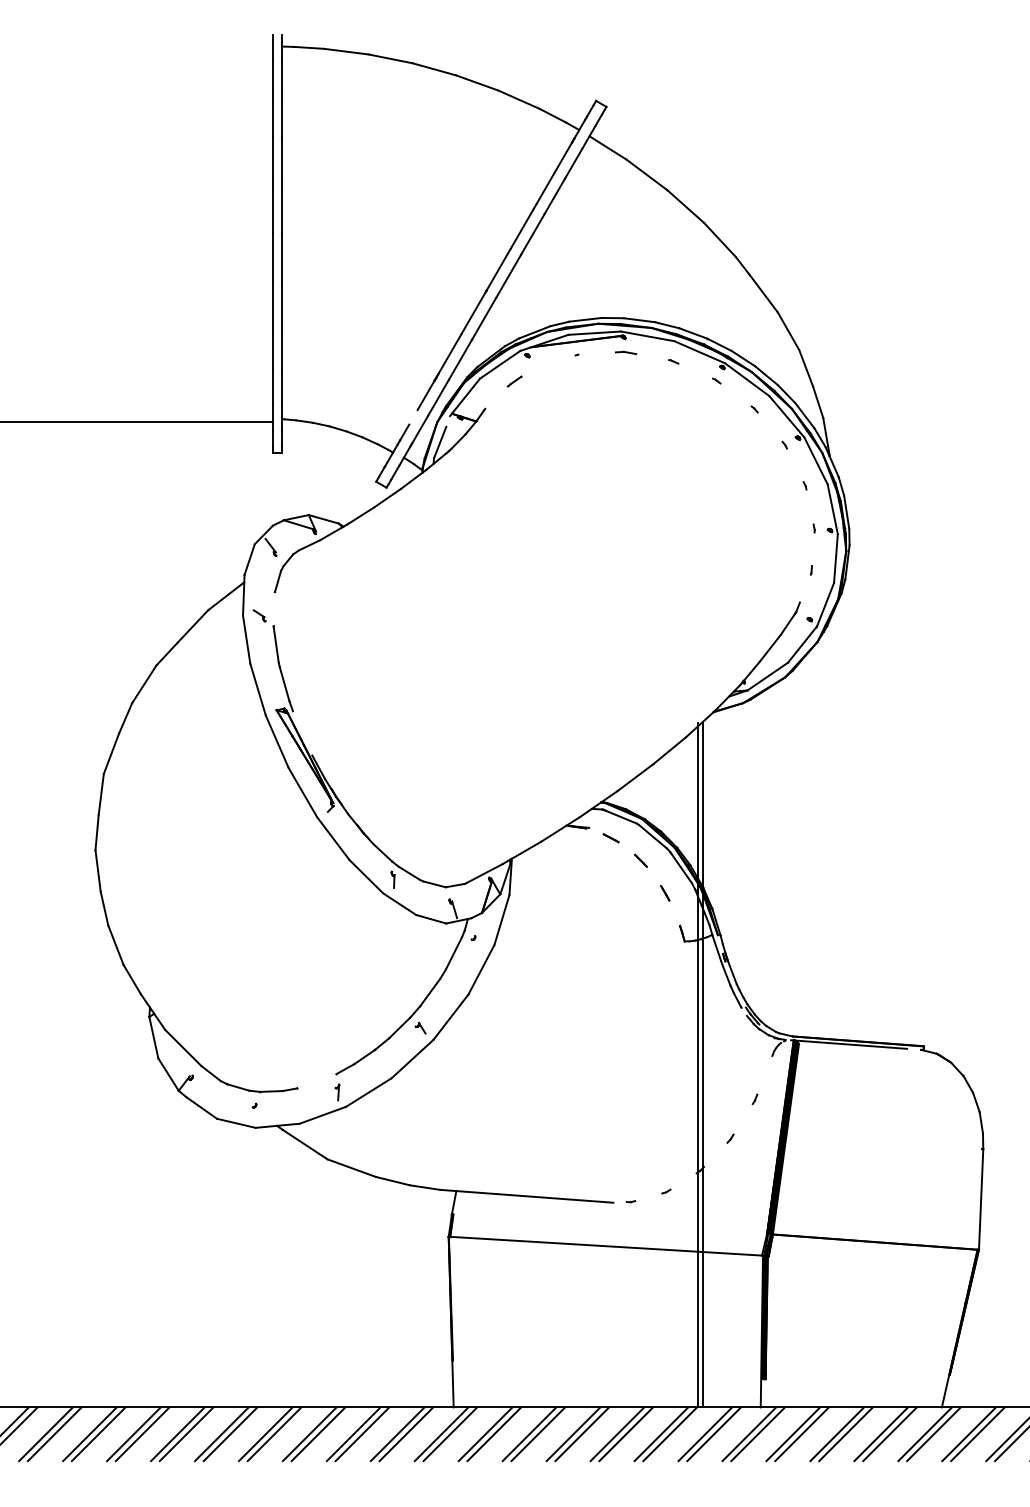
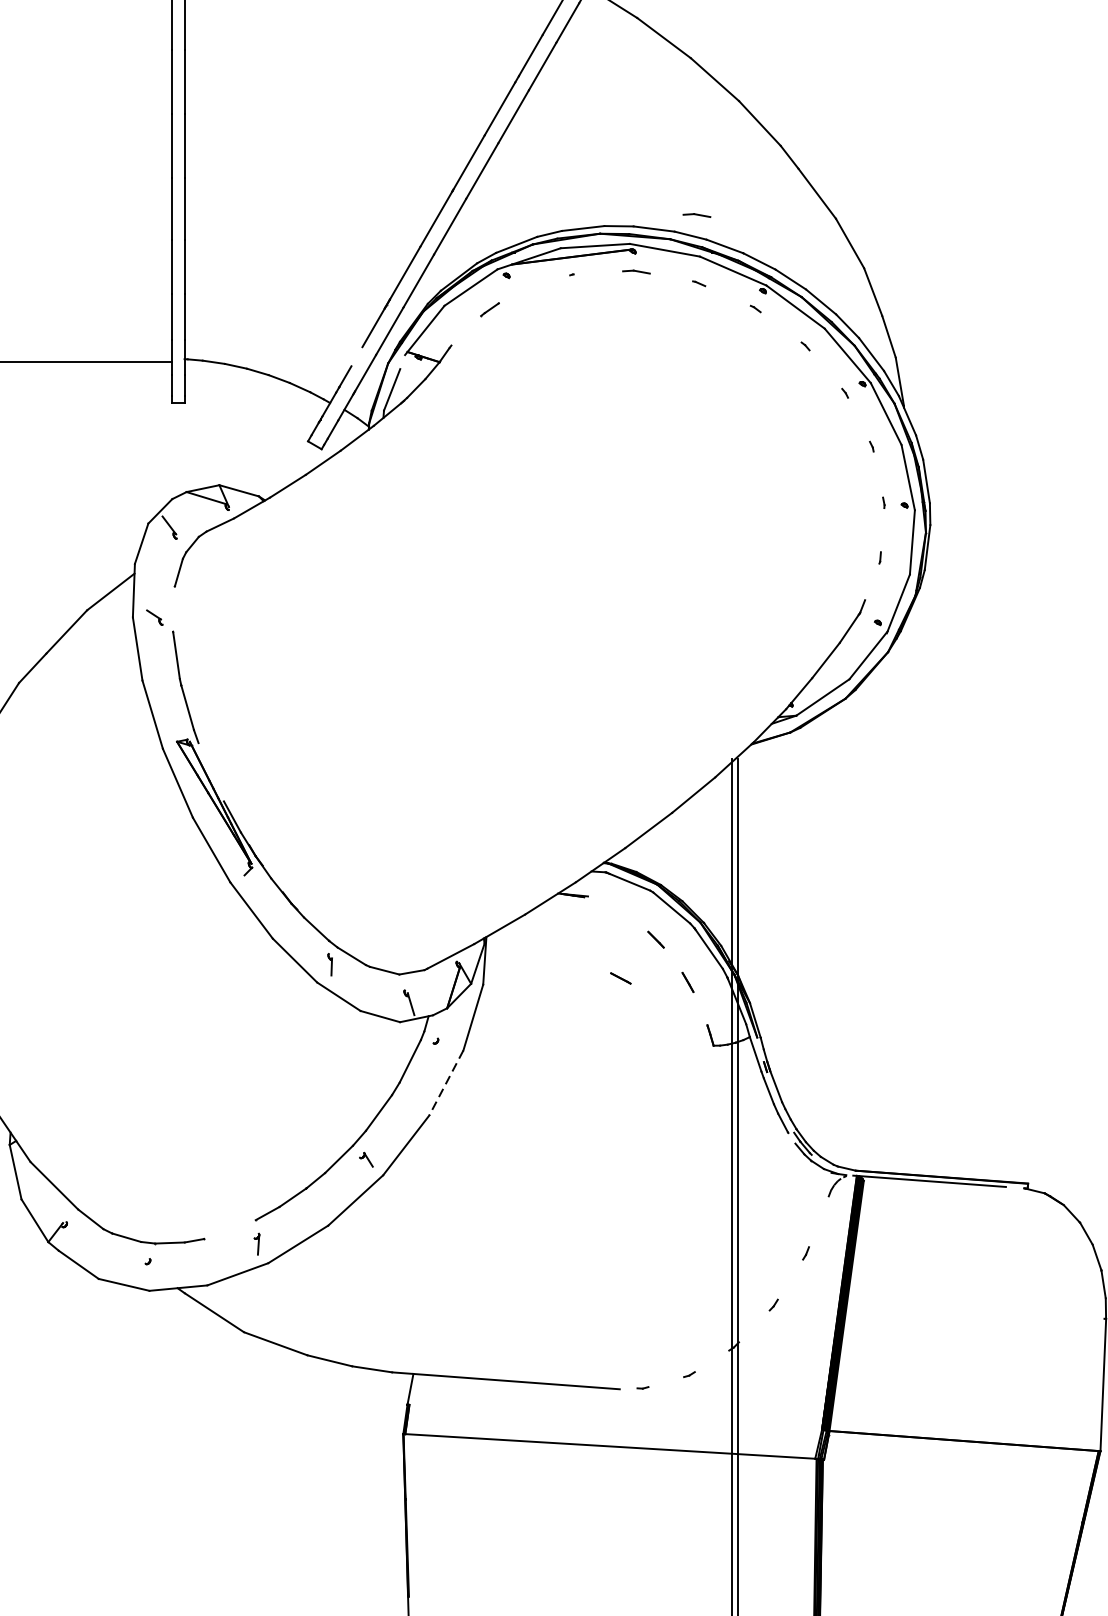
part: (672, 309) -> (697, 214), added
line: (610, 838) -> (619, 978), moved
line: (481, 969) -> (446, 1082), solid -> dashed

